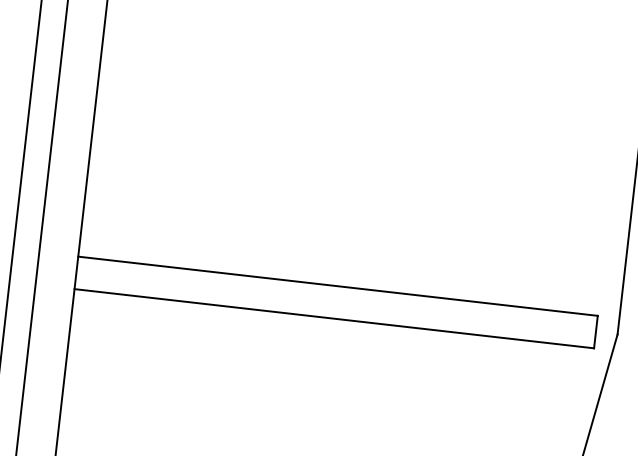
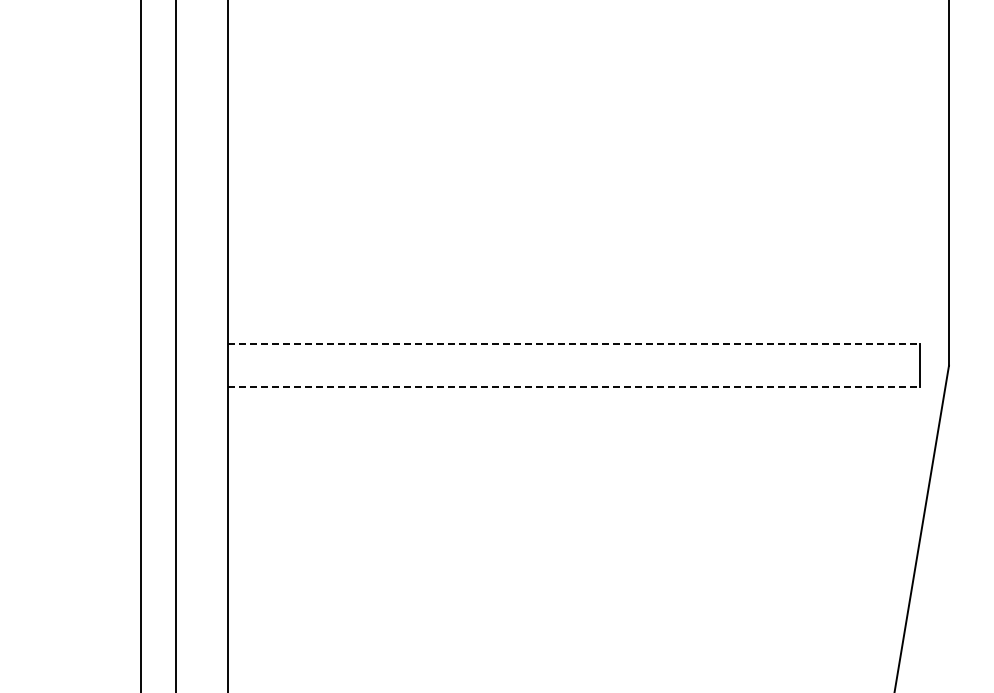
line: (338, 286) -> (574, 344), solid -> dashed
line: (334, 318) -> (574, 387), solid -> dashed

